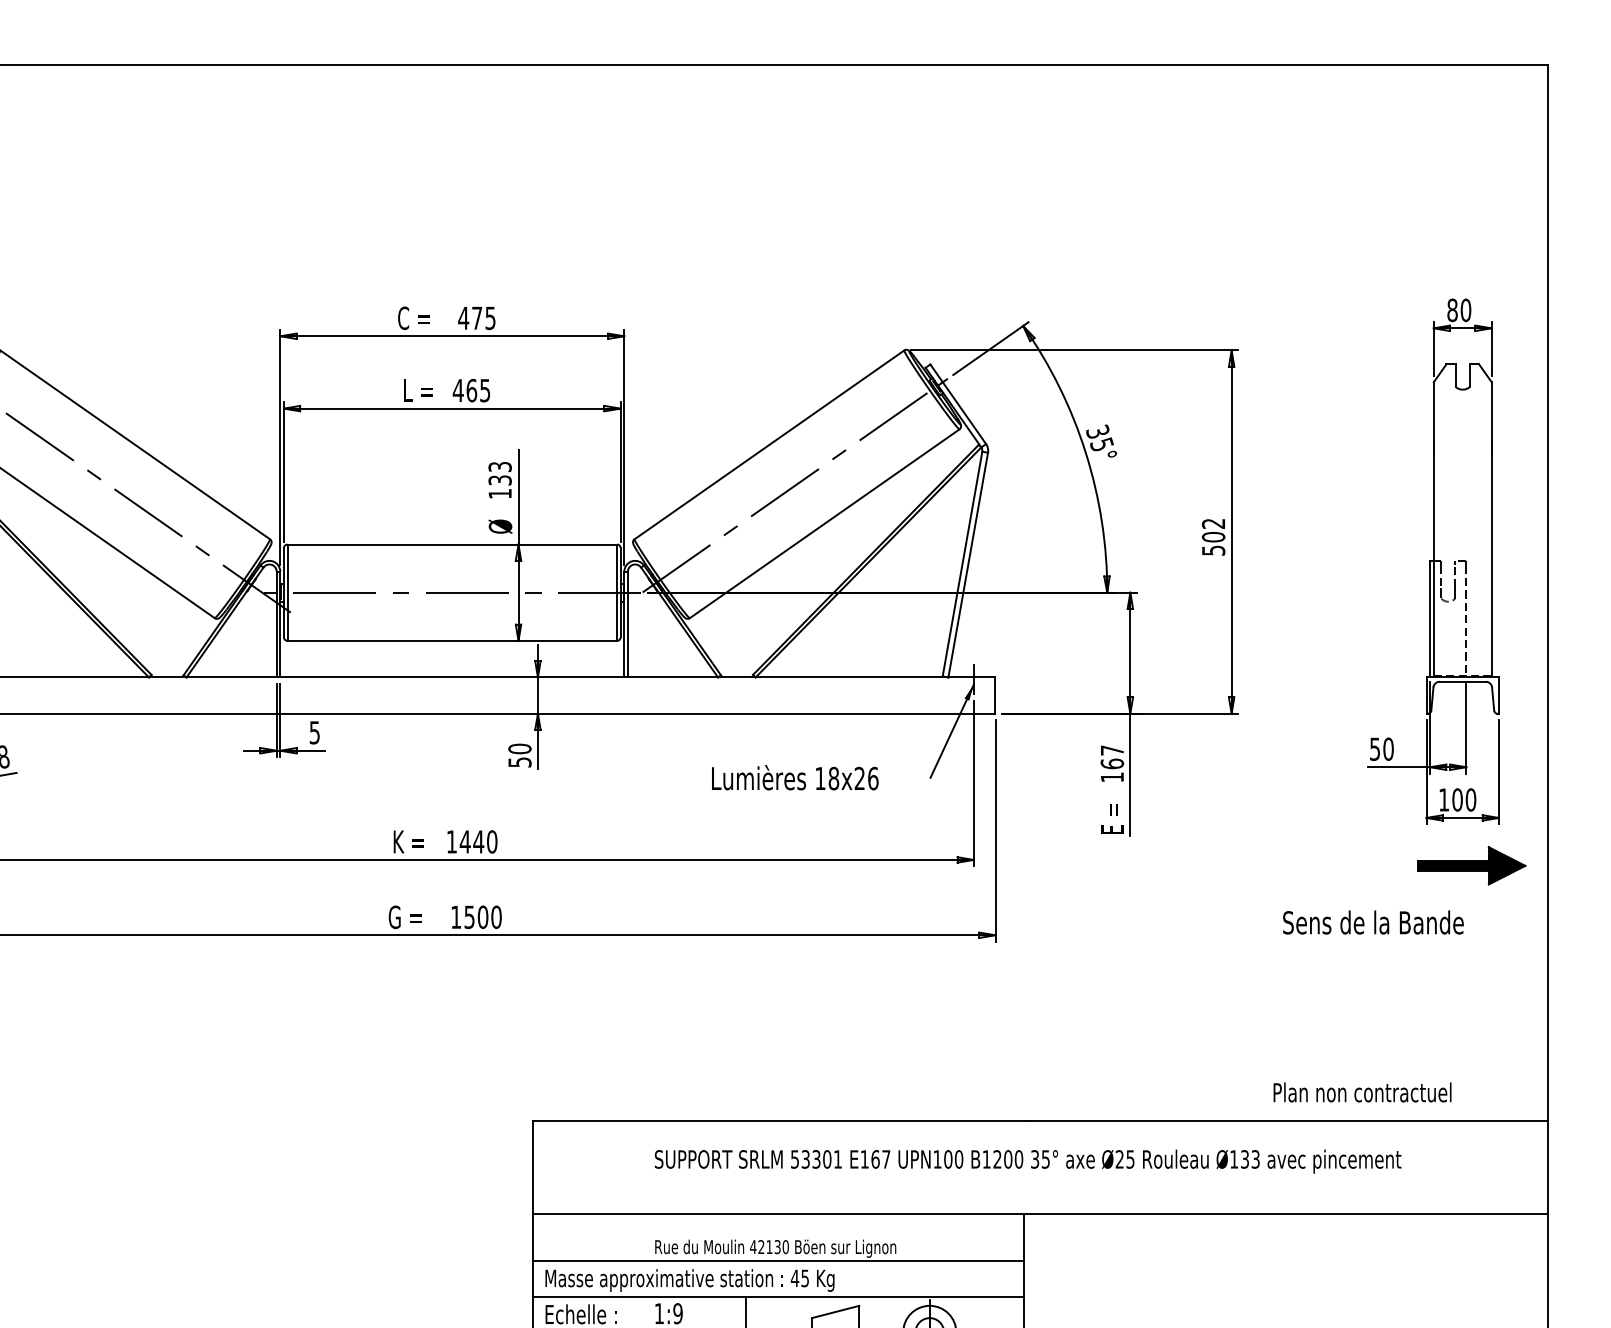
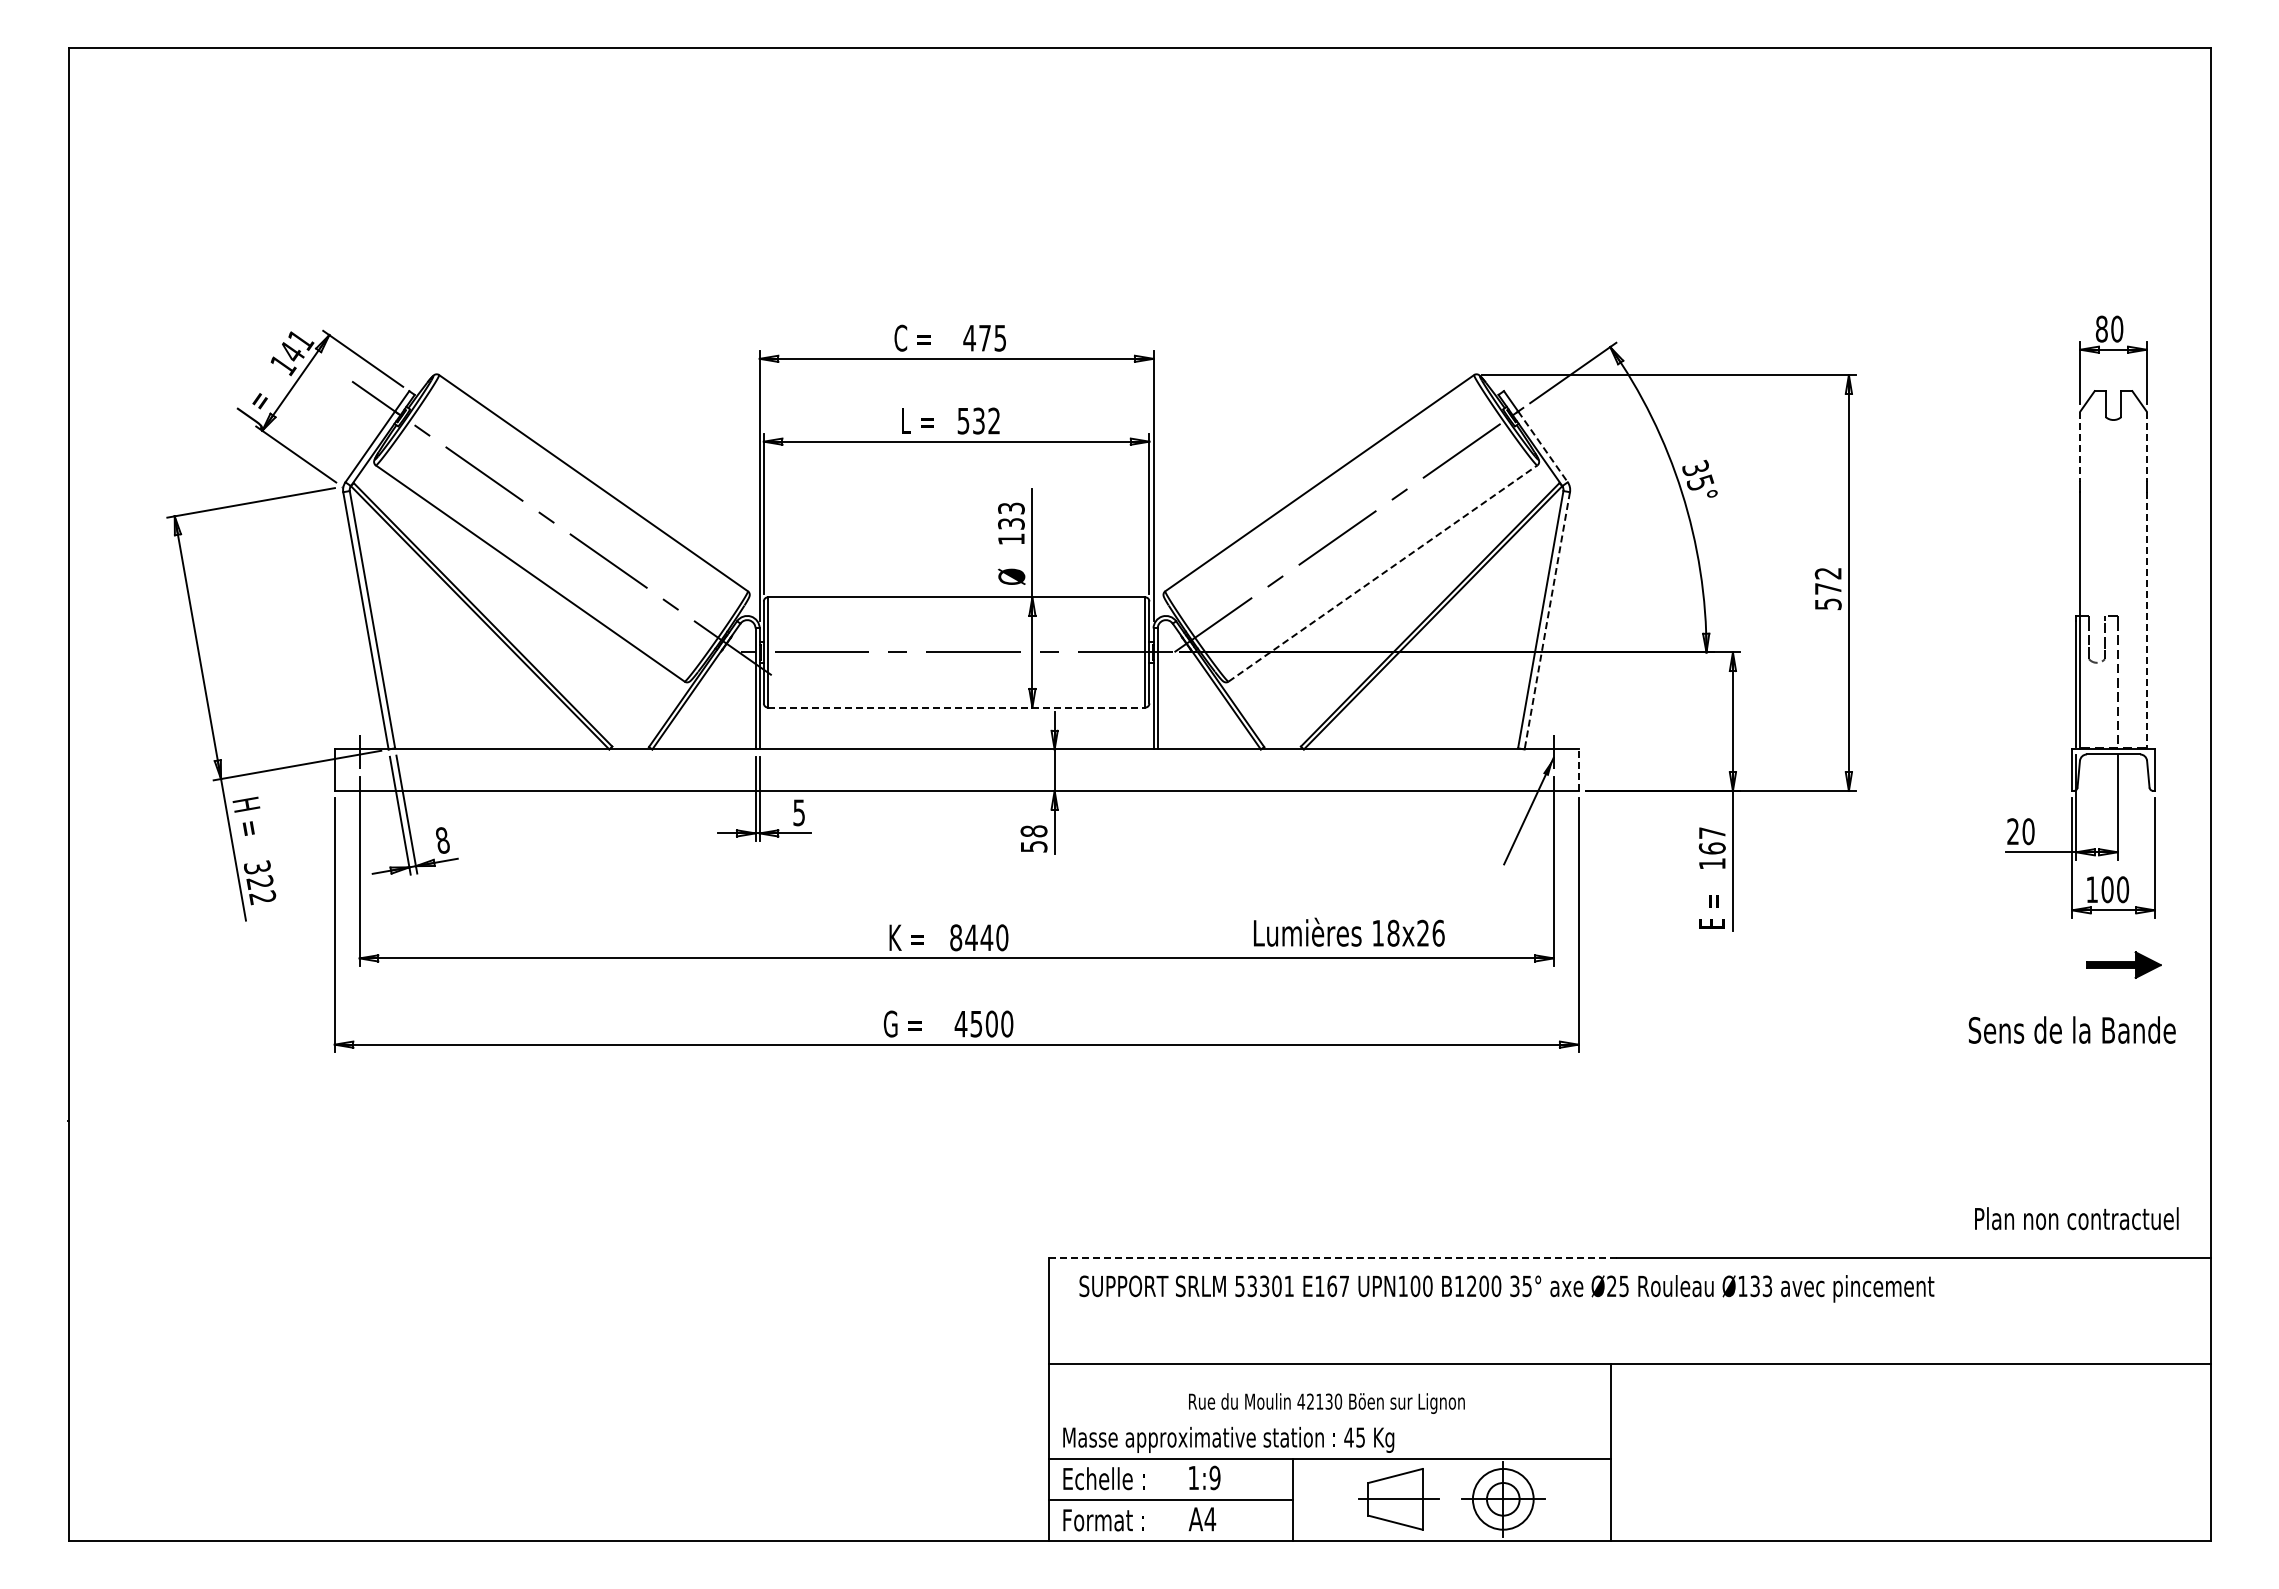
text: (471, 390) -> (978, 420), 465 -> 532
line: (964, 413) -> (1543, 447), solid -> dashed
line: (1433, 413) -> (2080, 447), solid -> dashed
line: (1491, 413) -> (2146, 447), solid -> dashed
line: (825, 523) -> (1383, 573), solid -> dashed
text: (1212, 536) -> (1827, 588), 502 -> 572
line: (968, 564) -> (1547, 620), solid -> dashed
line: (1491, 564) -> (2146, 620), solid -> dashed
line: (452, 640) -> (956, 707), solid -> dashed
line: (995, 695) -> (1578, 770), solid -> dashed
text: (520, 749) -> (1034, 831), 50 -> 58
text: (1374, 749) -> (2012, 831), 50 -> 20
text: (795, 777) -> (1349, 931), moved
text: (452, 841) -> (956, 937), 1440 -> 8440
part: (1471, 865) -> (2123, 964), size x0.6
text: (455, 917) -> (960, 1024), 1500 -> 4500
text: (1372, 922) -> (2071, 1029), moved
text: (1362, 1092) -> (2076, 1218), moved
line: (781, 1121) -> (1333, 1257), solid -> dashed
text: (1027, 1161) -> (1506, 1288), moved
line: (778, 1261) -> (1330, 1418), removed

